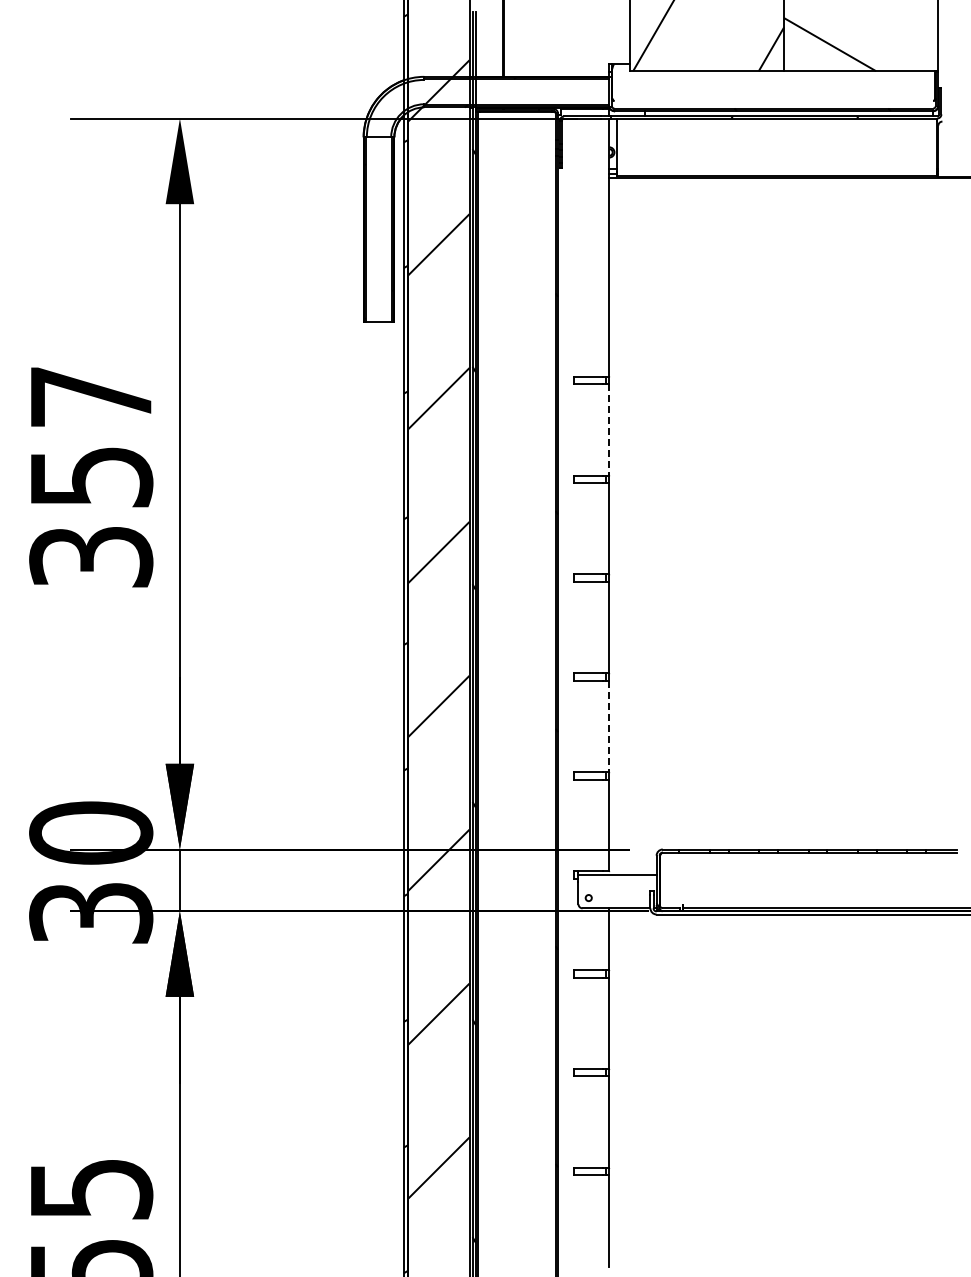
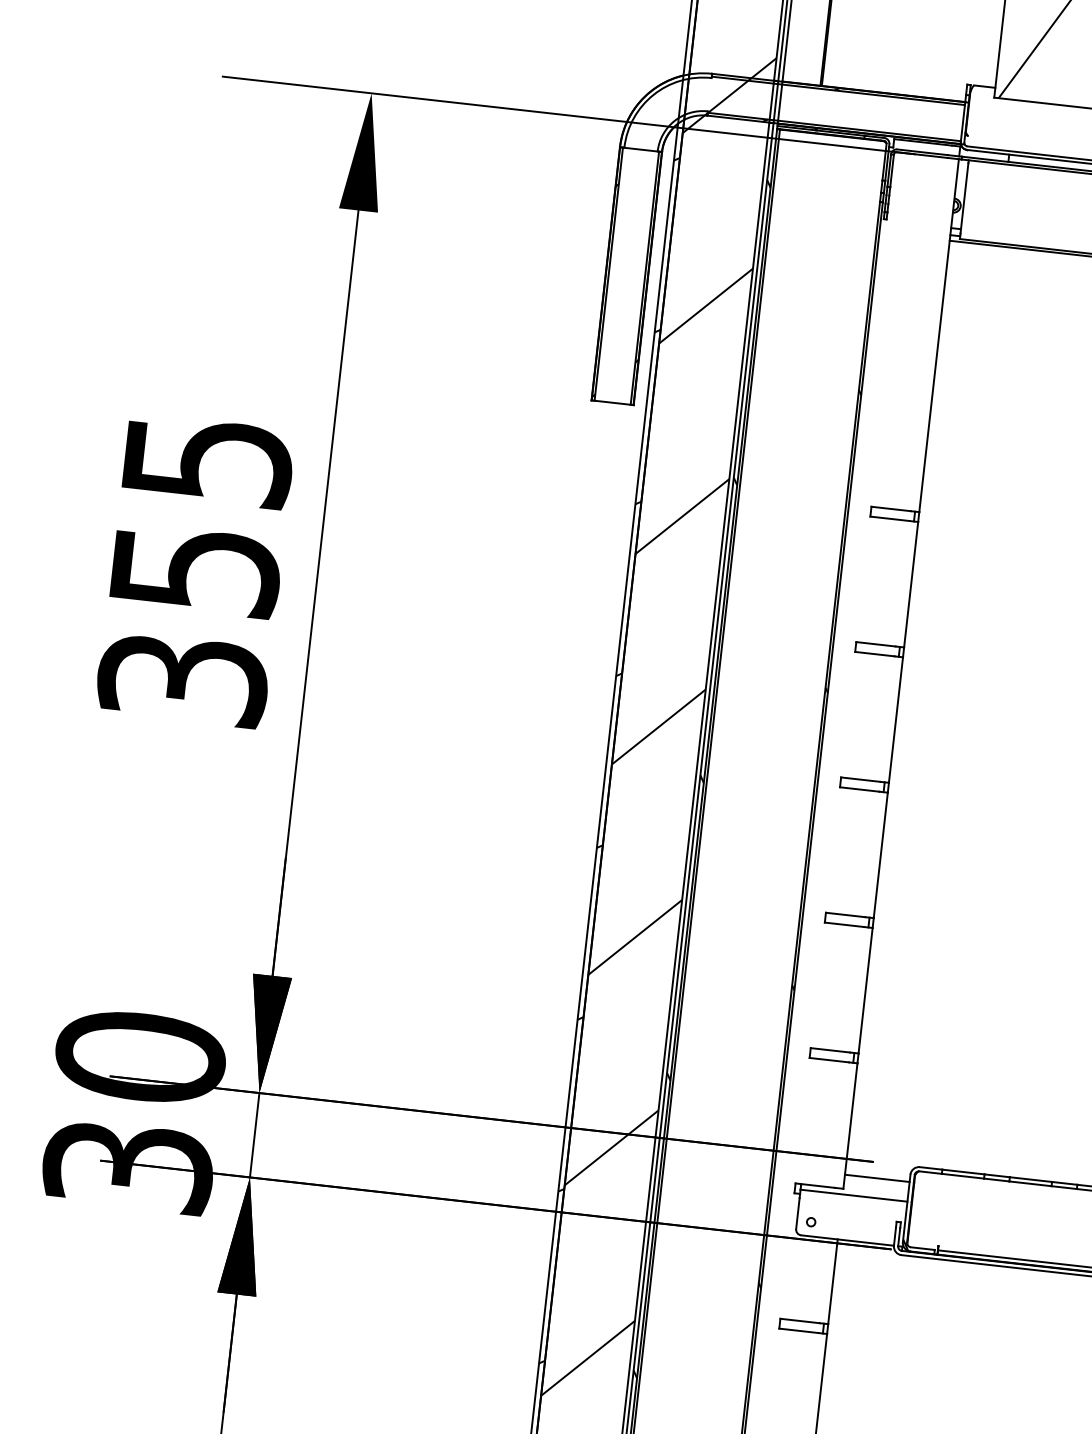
text: (92, 397) -> (209, 461), 357 -> 355
line: (609, 429) -> (911, 584), dashed -> solid
line: (609, 726) -> (865, 990), dashed -> solid
line: (632, 861) -> (876, 1178), added

